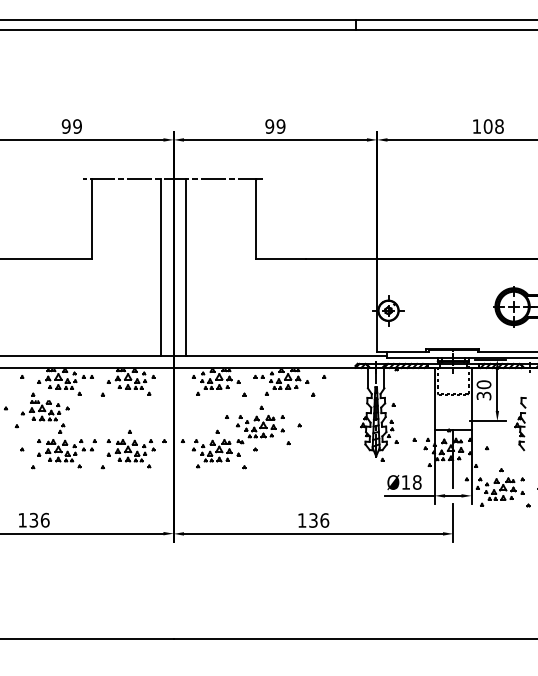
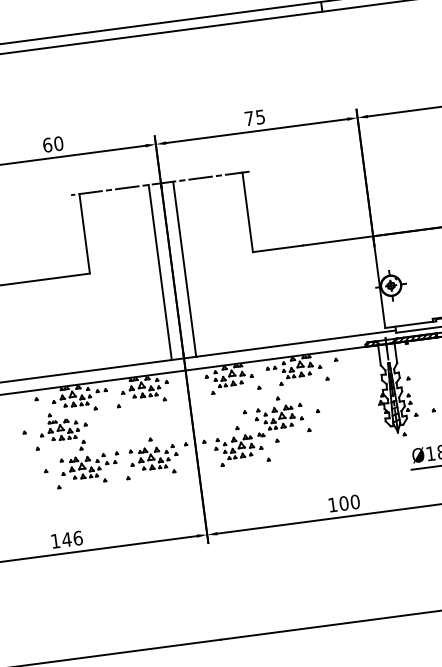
text: (71, 126) -> (52, 144), 99 -> 60
text: (275, 126) -> (254, 117), 99 -> 75
text: (33, 519) -> (66, 539), 136 -> 146
text: (319, 520) -> (350, 502), 136 -> 100

